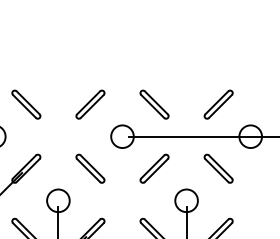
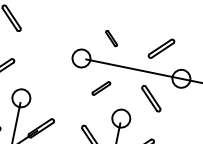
part: (90, 104) -> (61, 28), removed
part: (154, 104) -> (111, 38), size x0.6
part: (90, 168) -> (51, 78), removed
part: (154, 168) -> (101, 88), size x0.7

